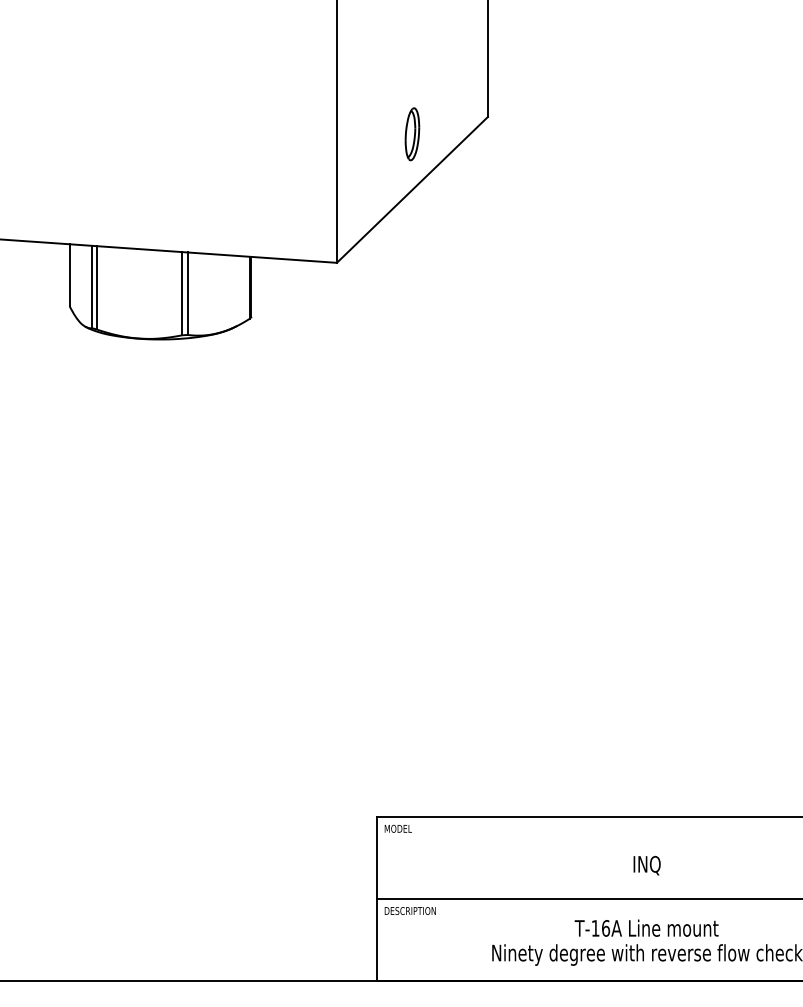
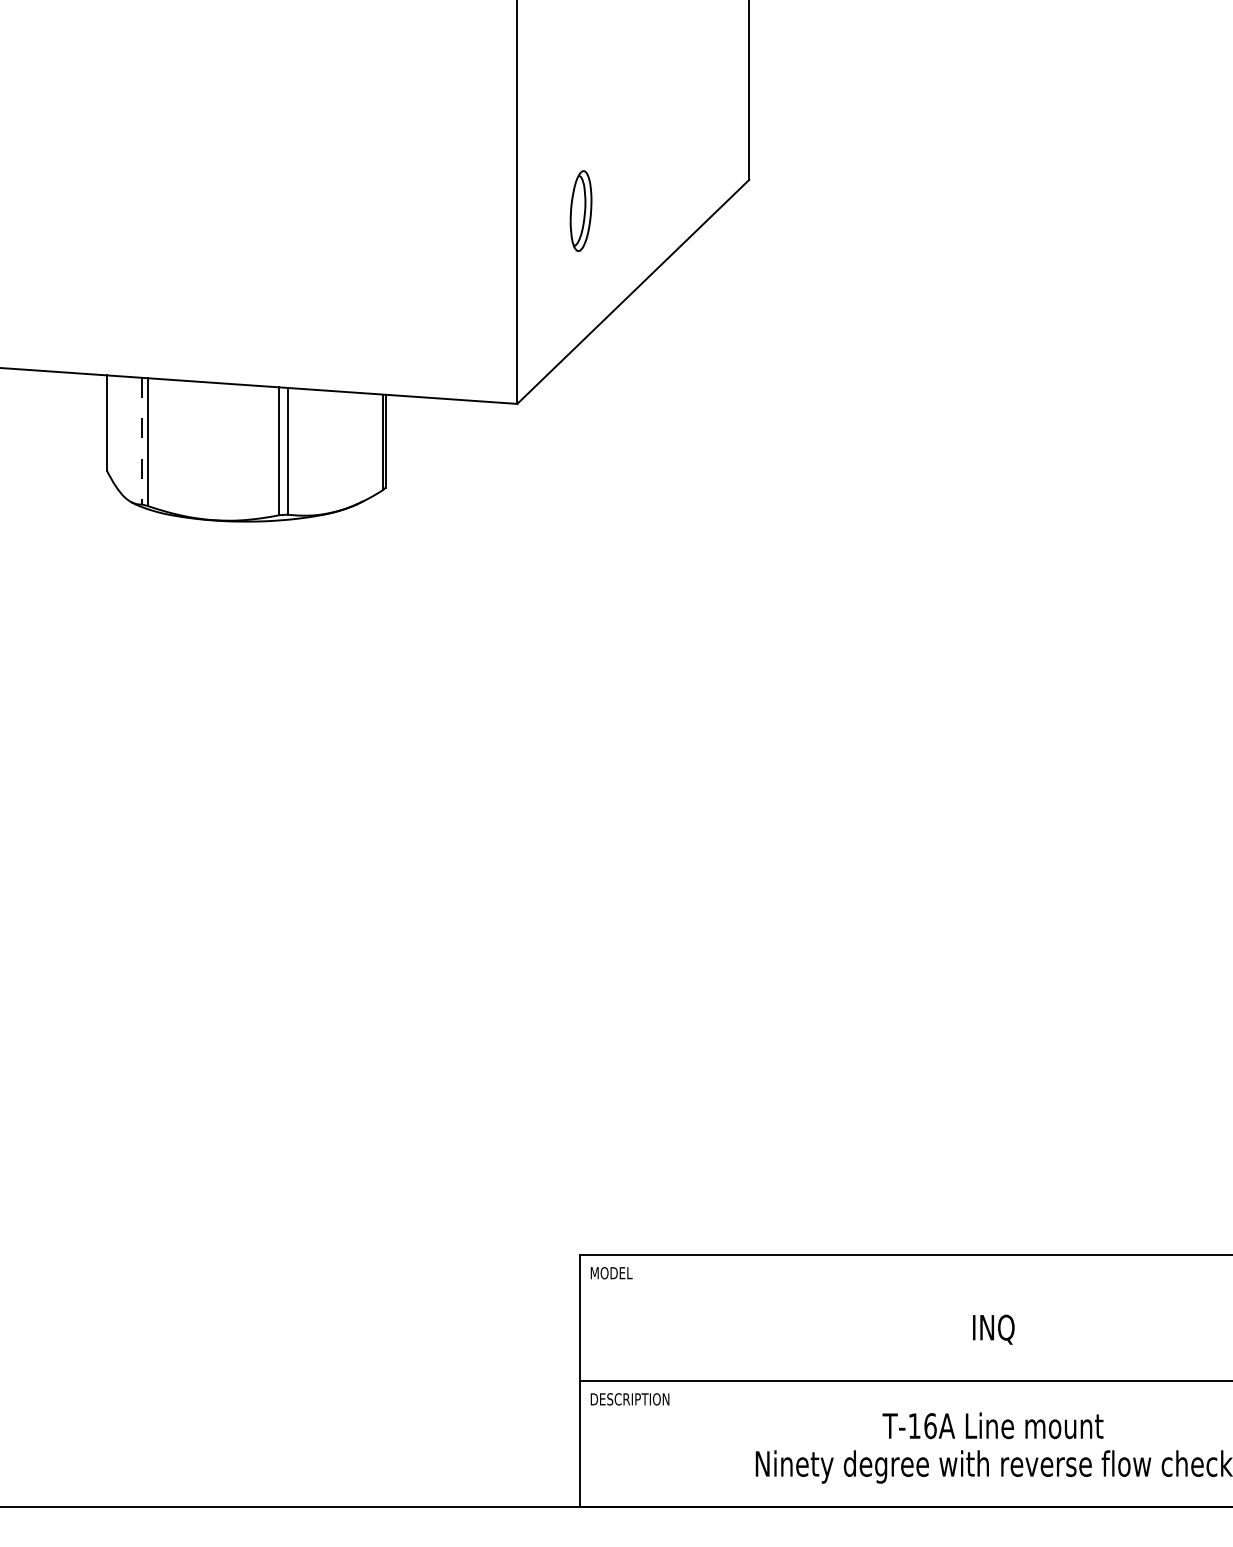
part: (412, 134) -> (581, 211), moved
line: (92, 287) -> (141, 441), solid -> dashed

